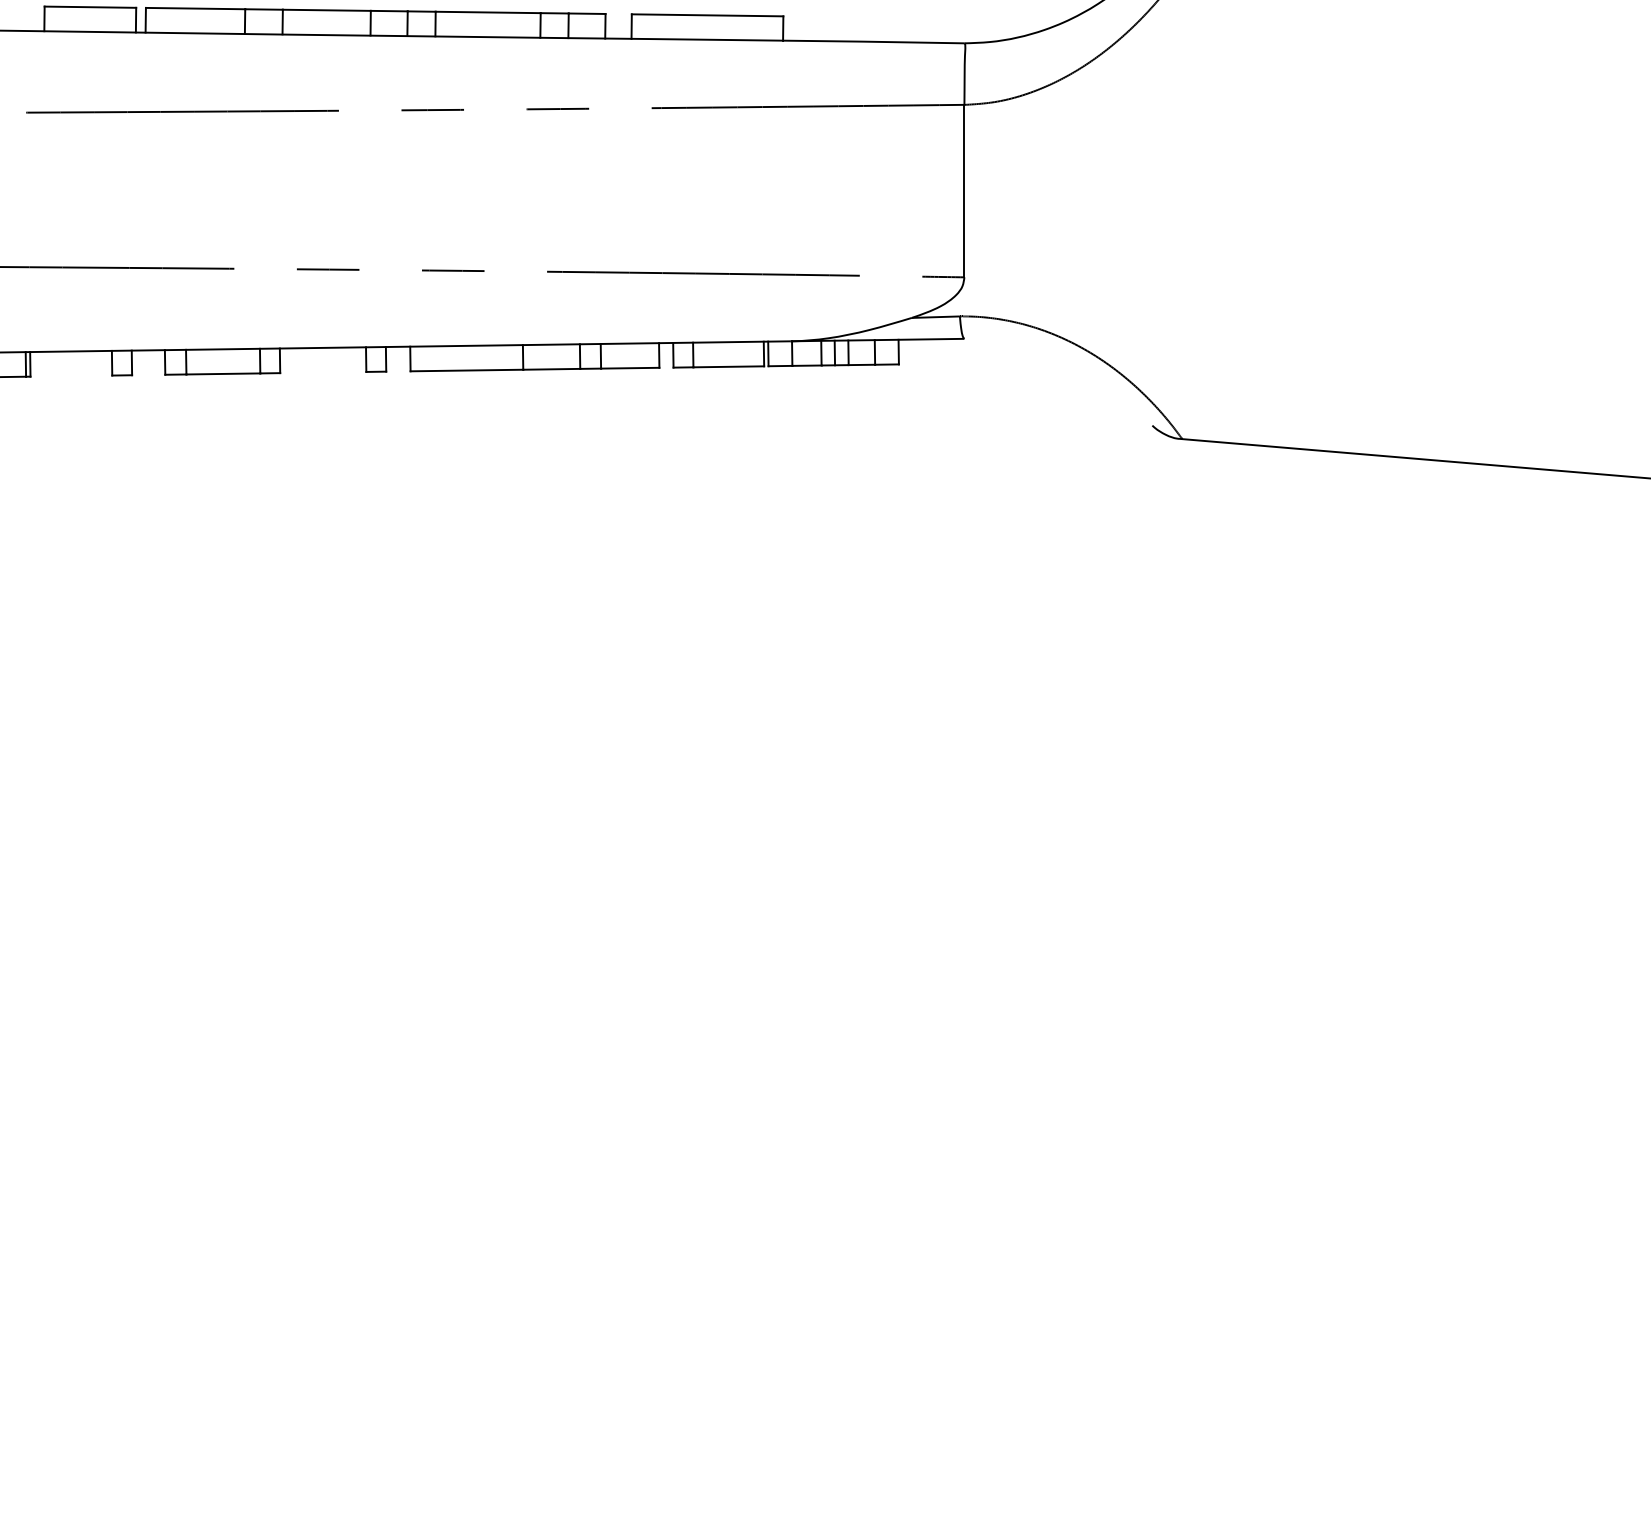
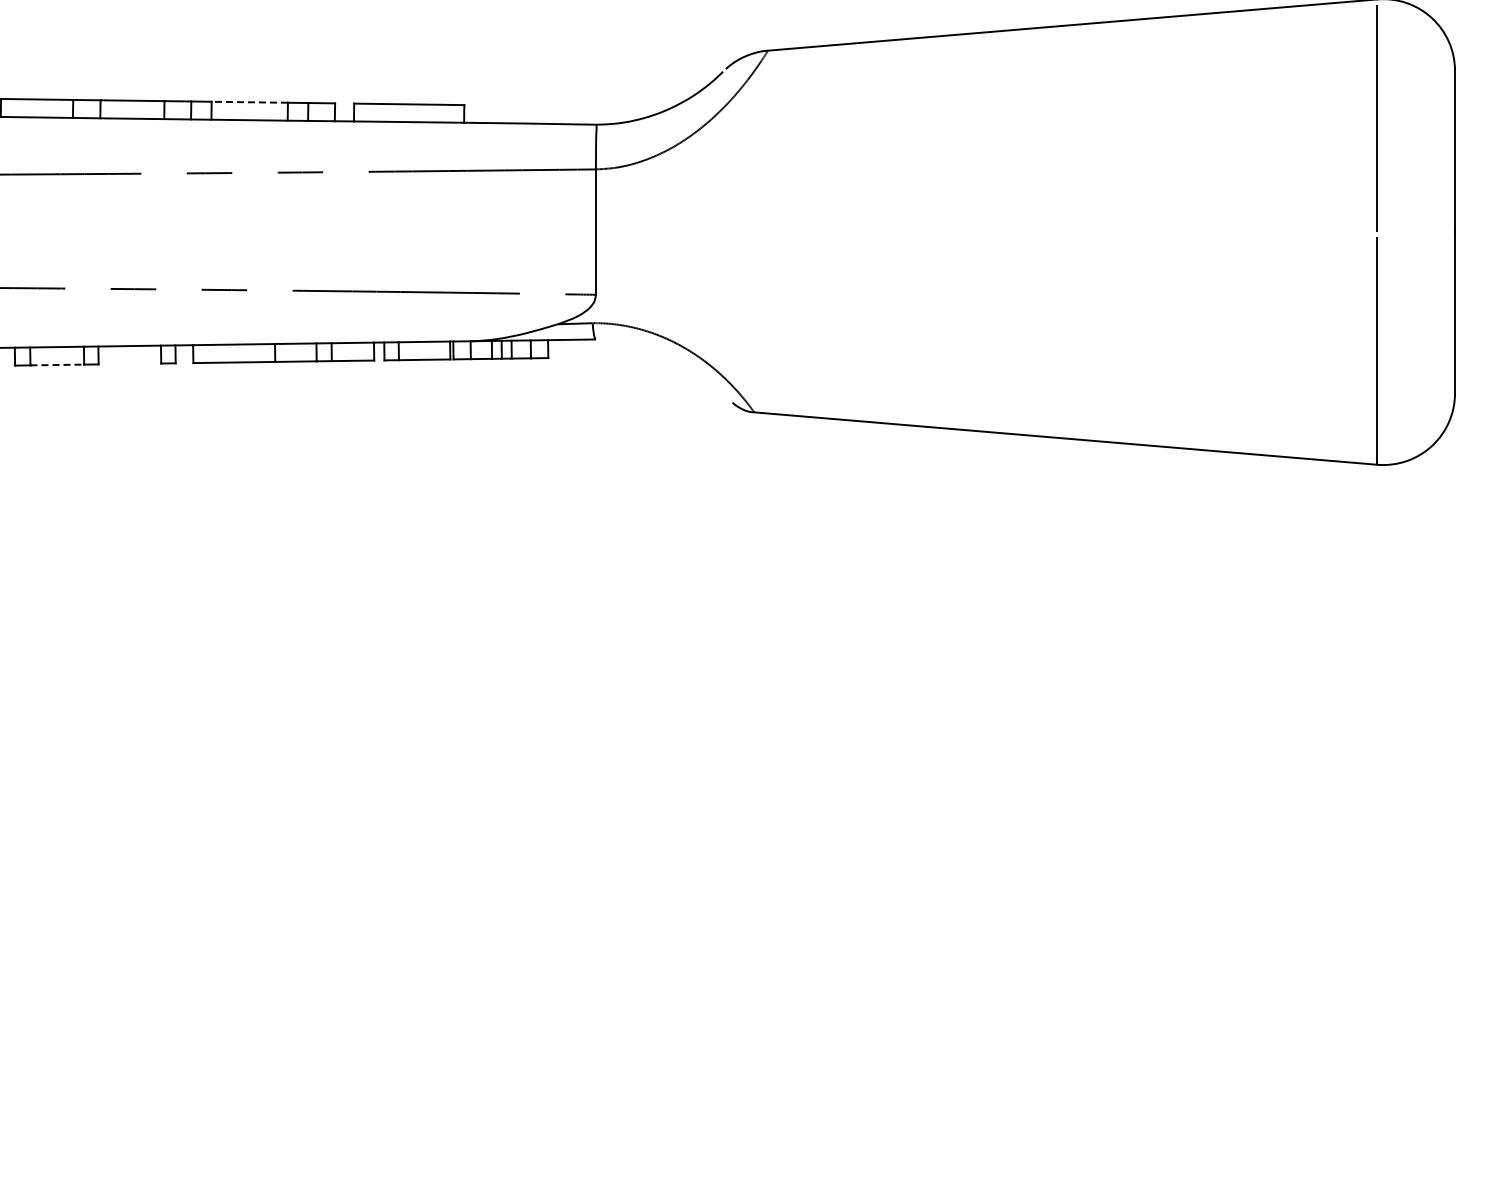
line: (487, 12) -> (249, 102), solid -> dashed
line: (223, 374) -> (57, 365), solid -> dashed

